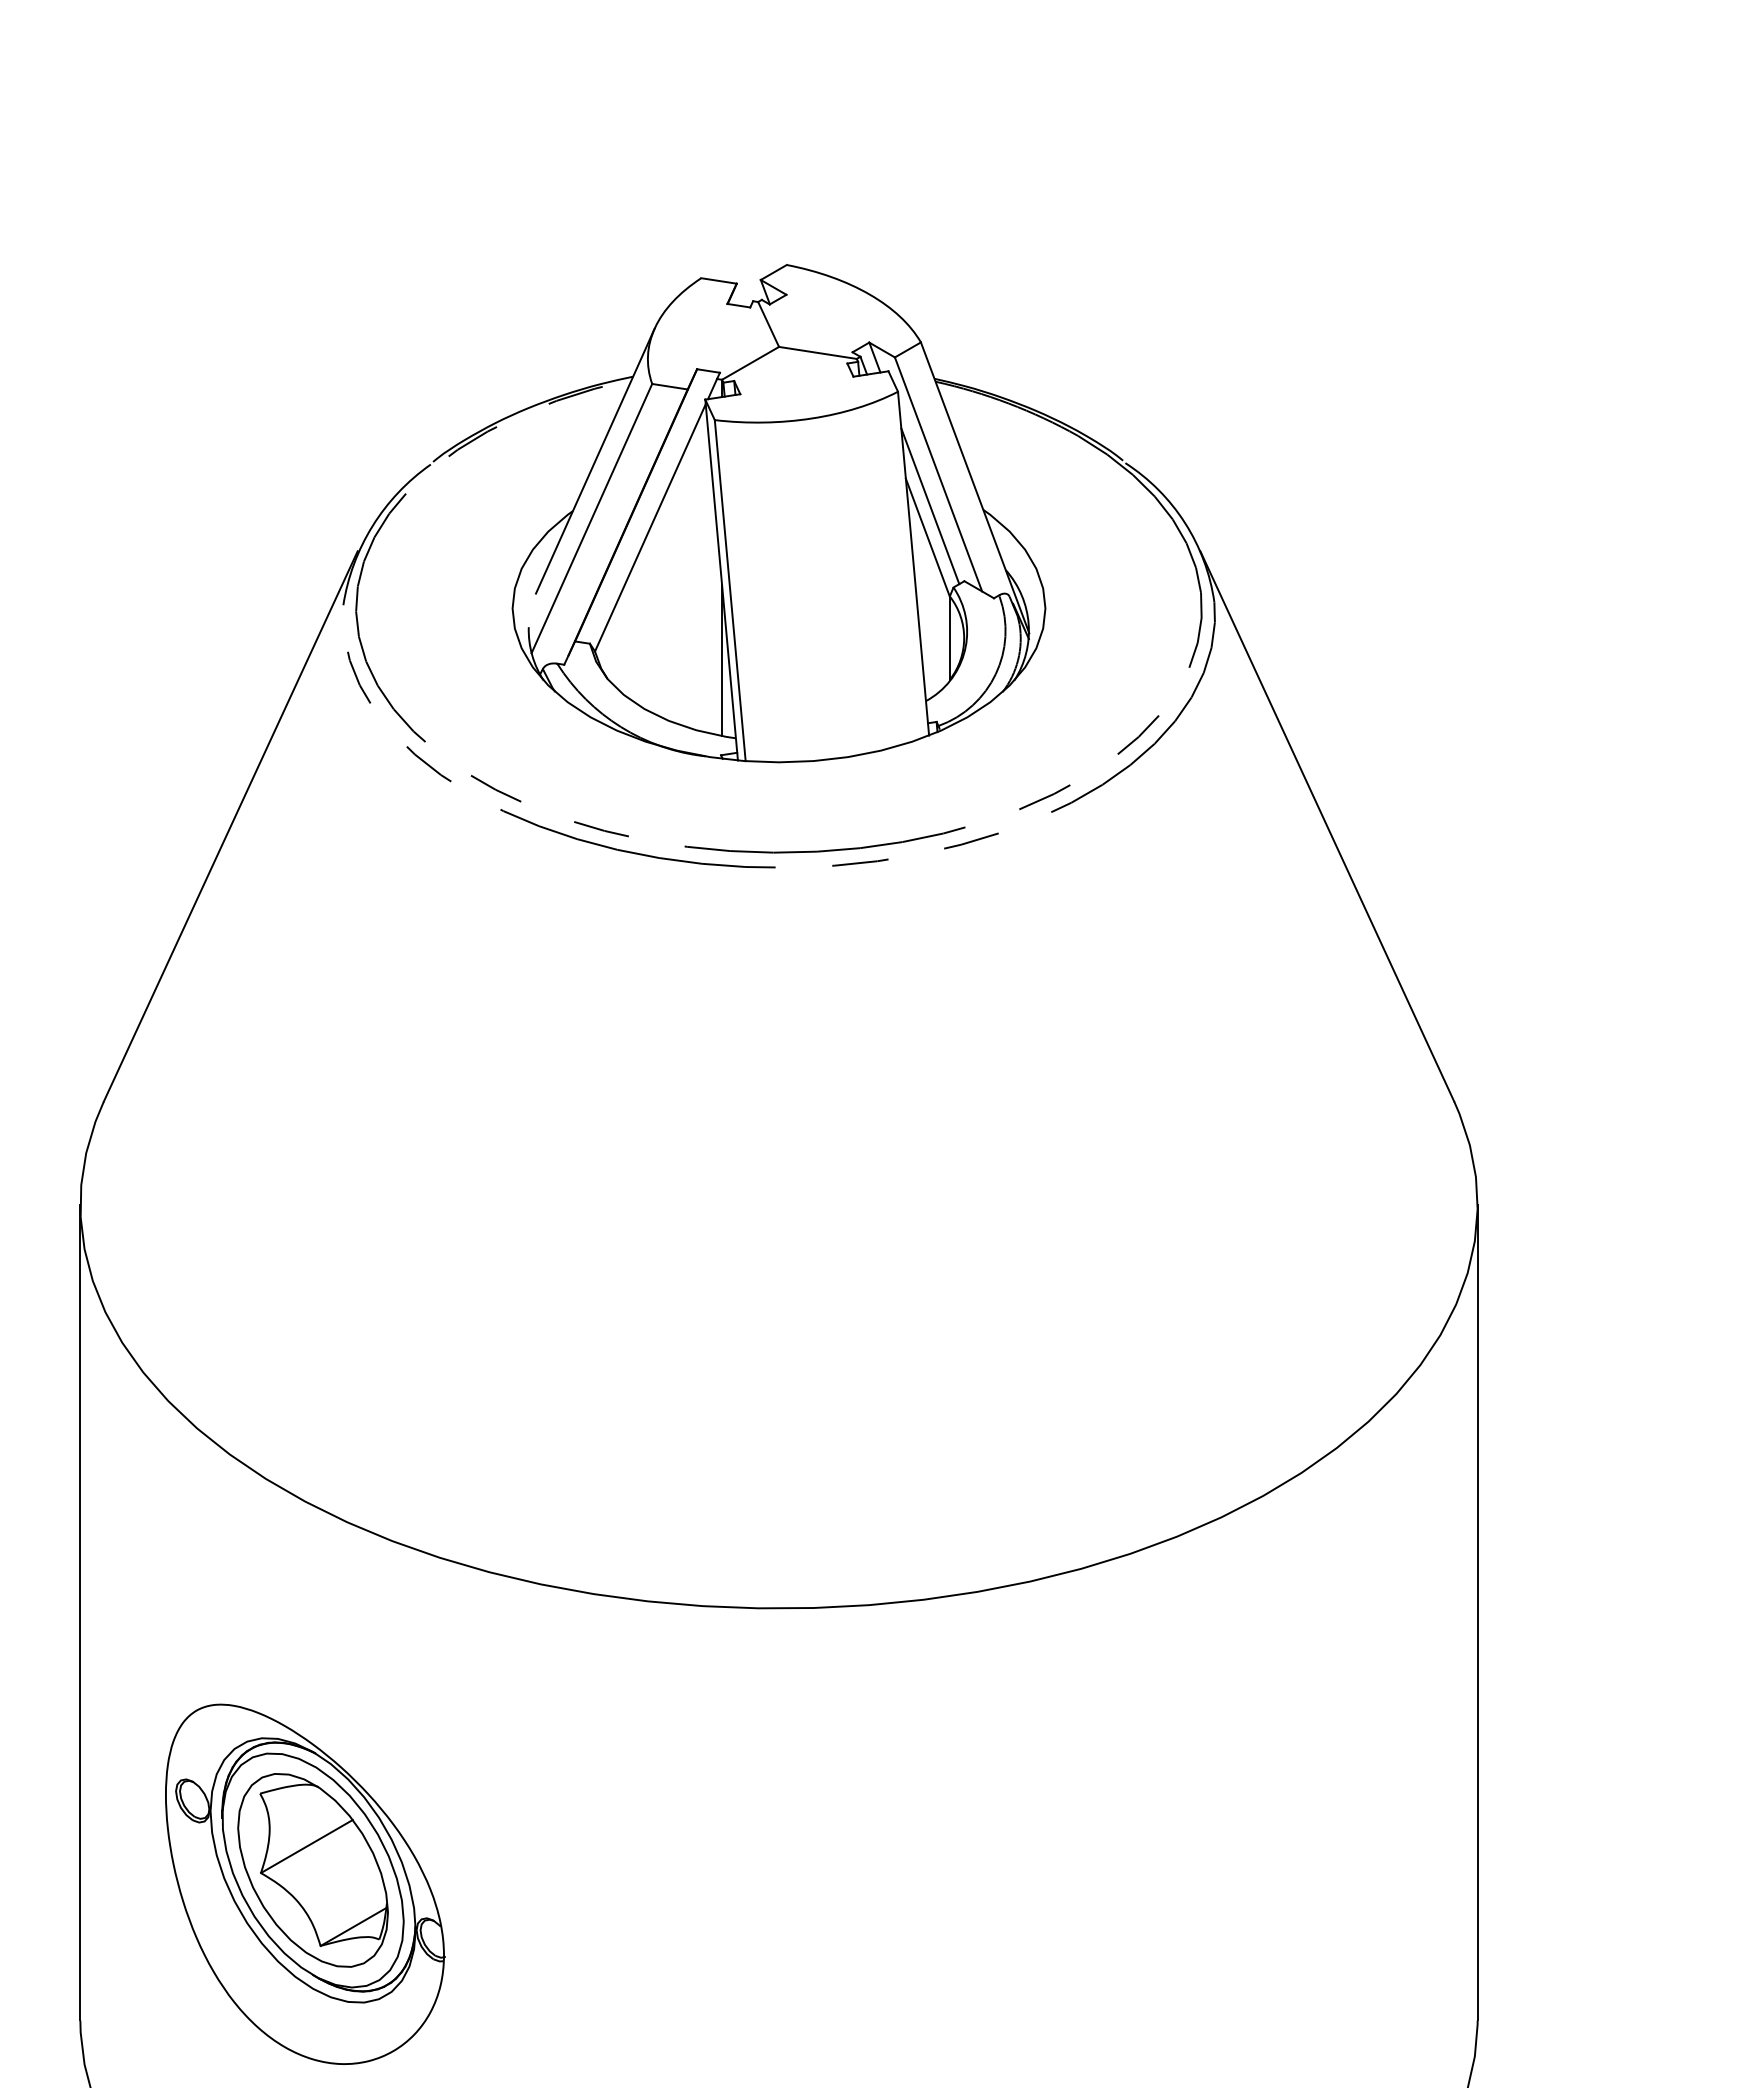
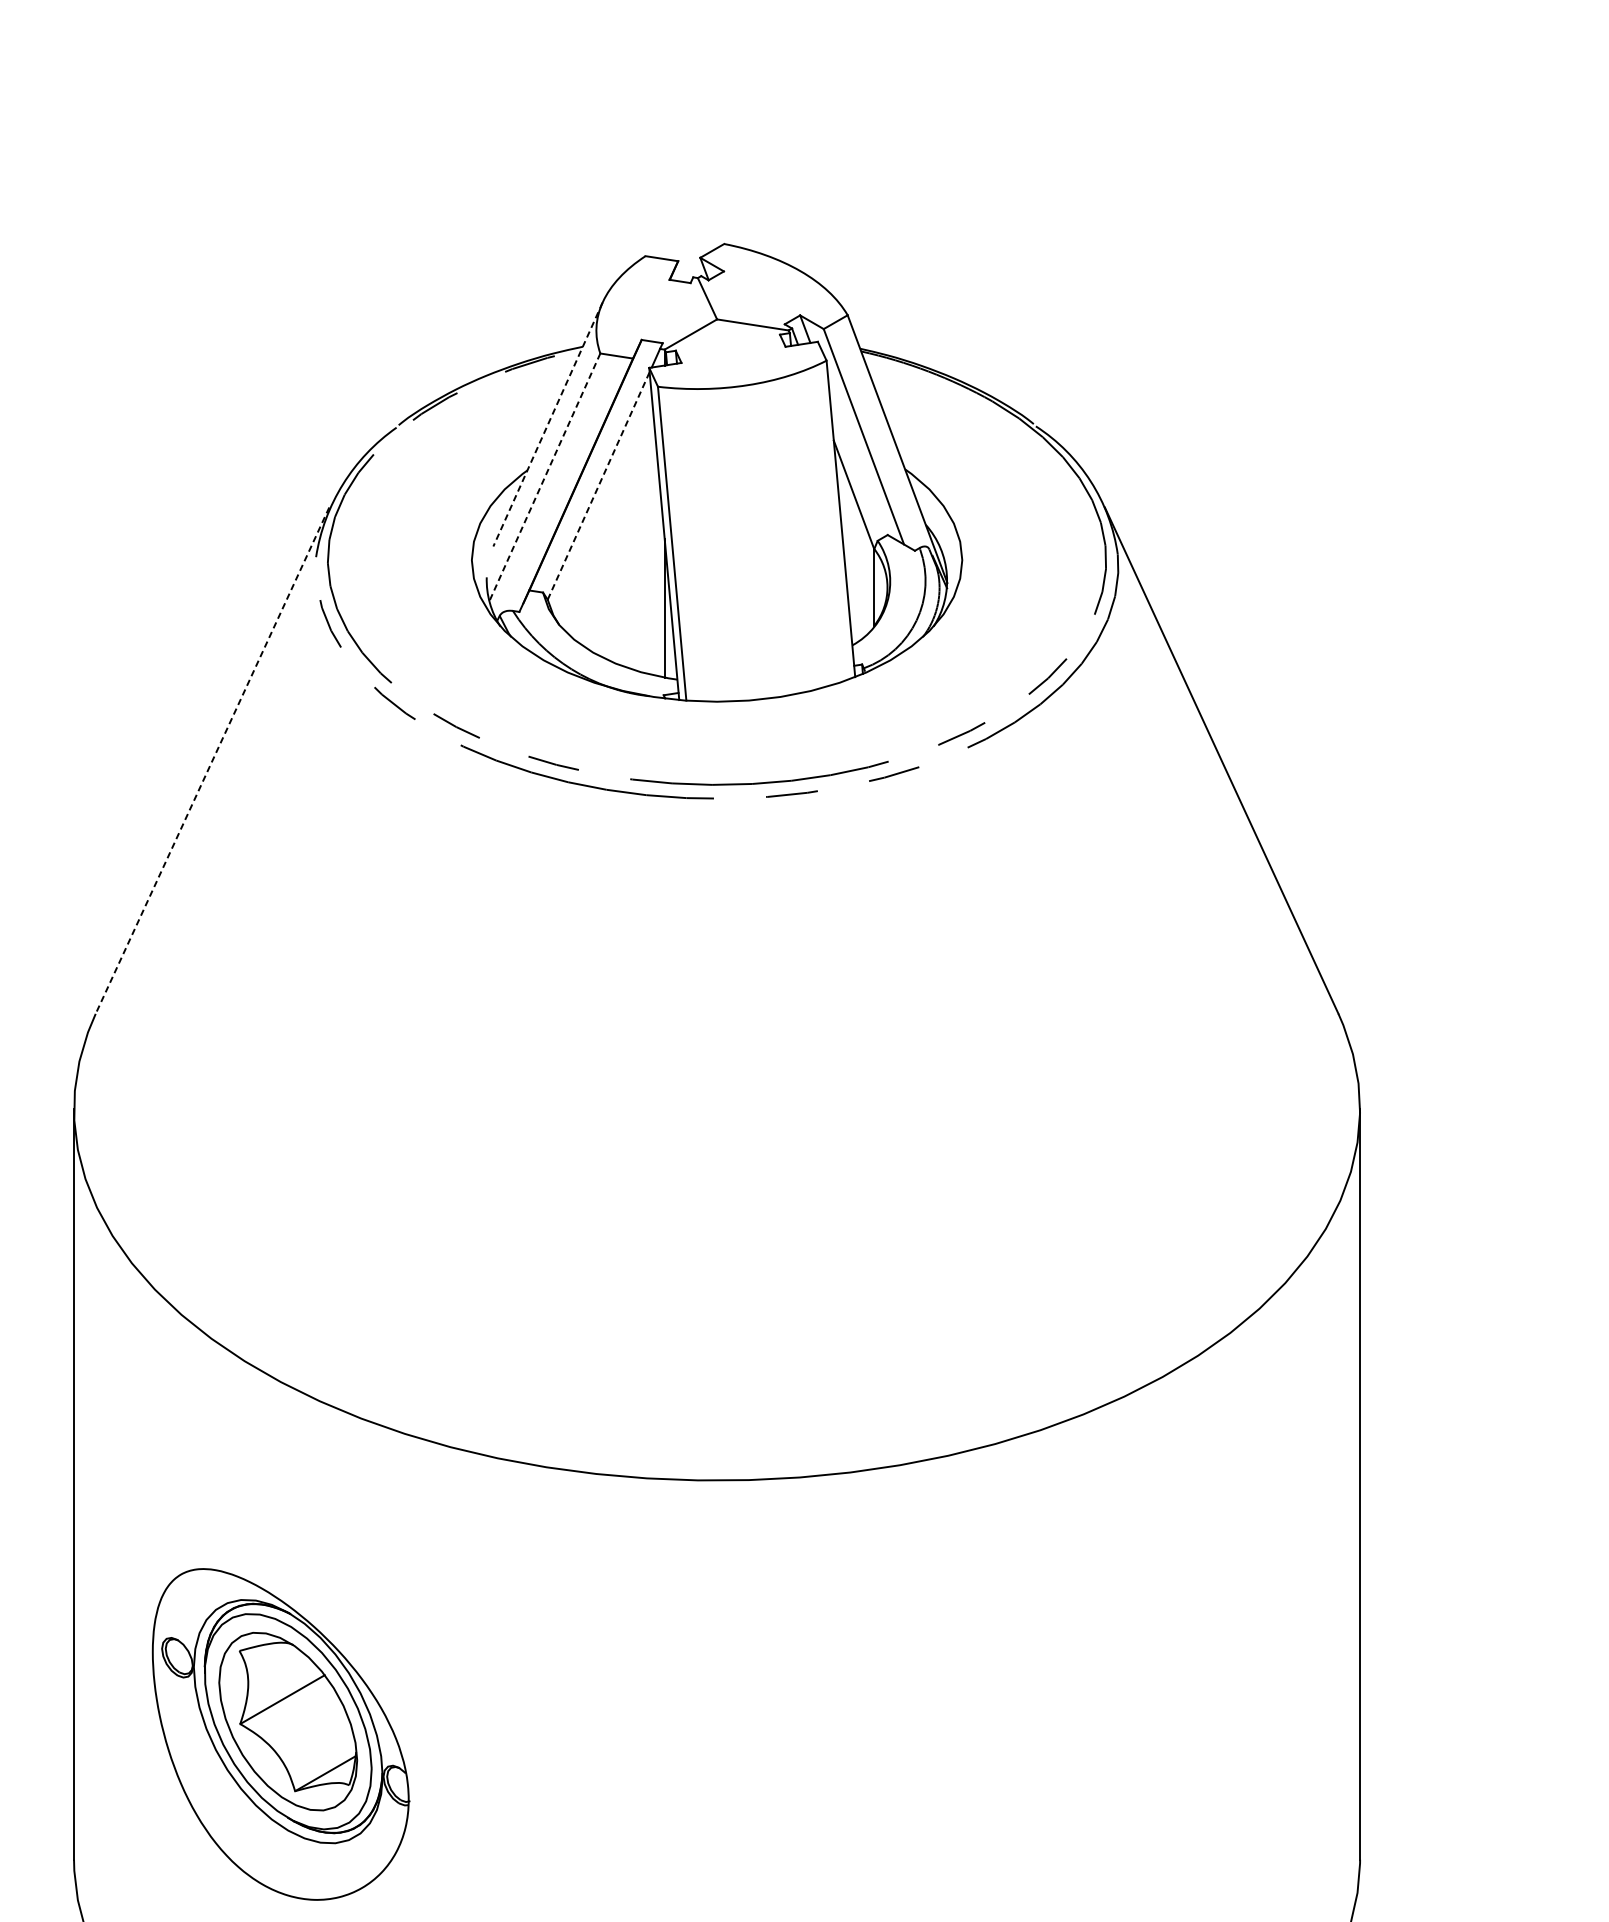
line: (595, 461) -> (548, 424), solid -> dashed
line: (930, 506) -> (856, 466), removed
line: (591, 518) -> (544, 477), solid -> dashed
line: (650, 527) -> (598, 485), solid -> dashed
line: (230, 826) -> (212, 760), solid -> dashed

